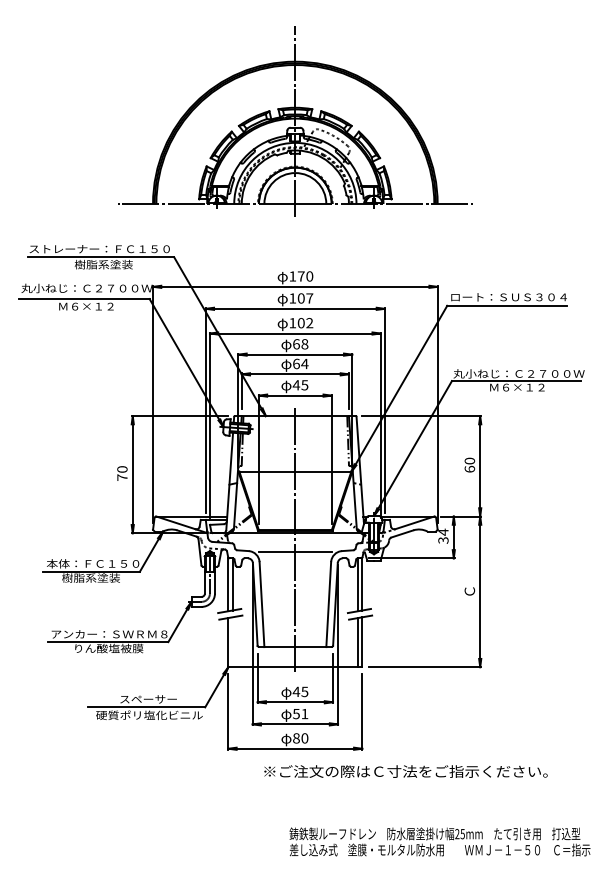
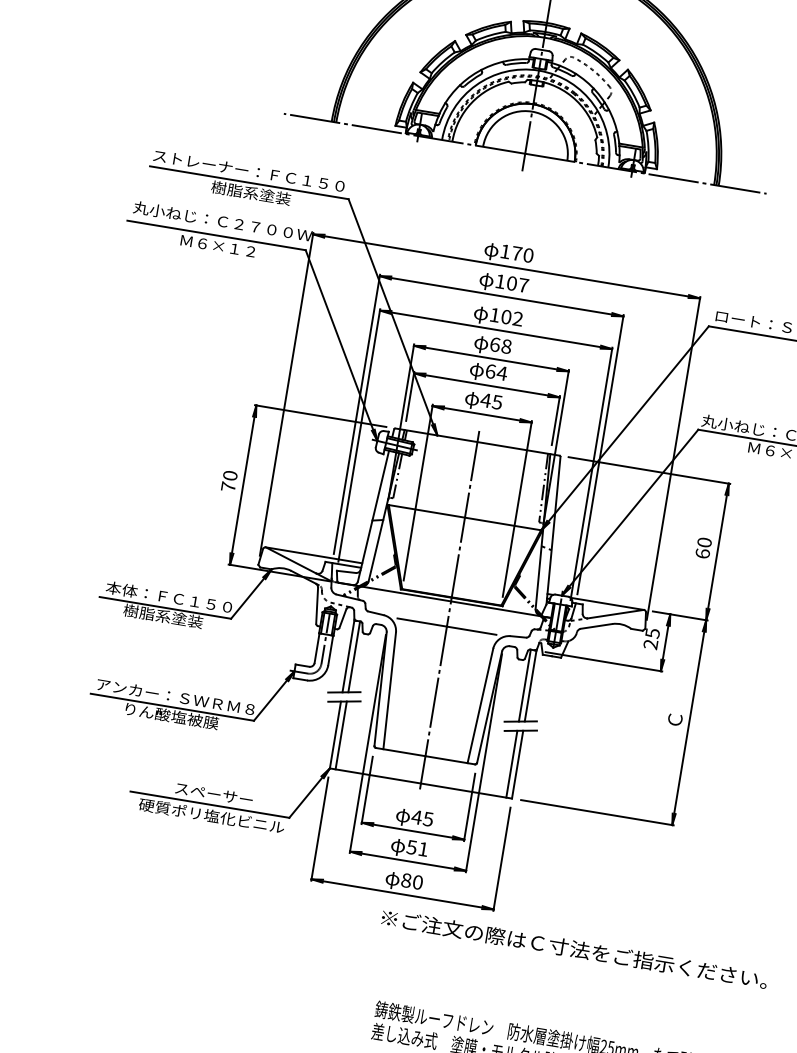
text: (443, 535) -> (652, 637), 34 -> 25
line: (232, 642) -> (341, 735), added
text: (405, 771) -> (573, 948), moved

